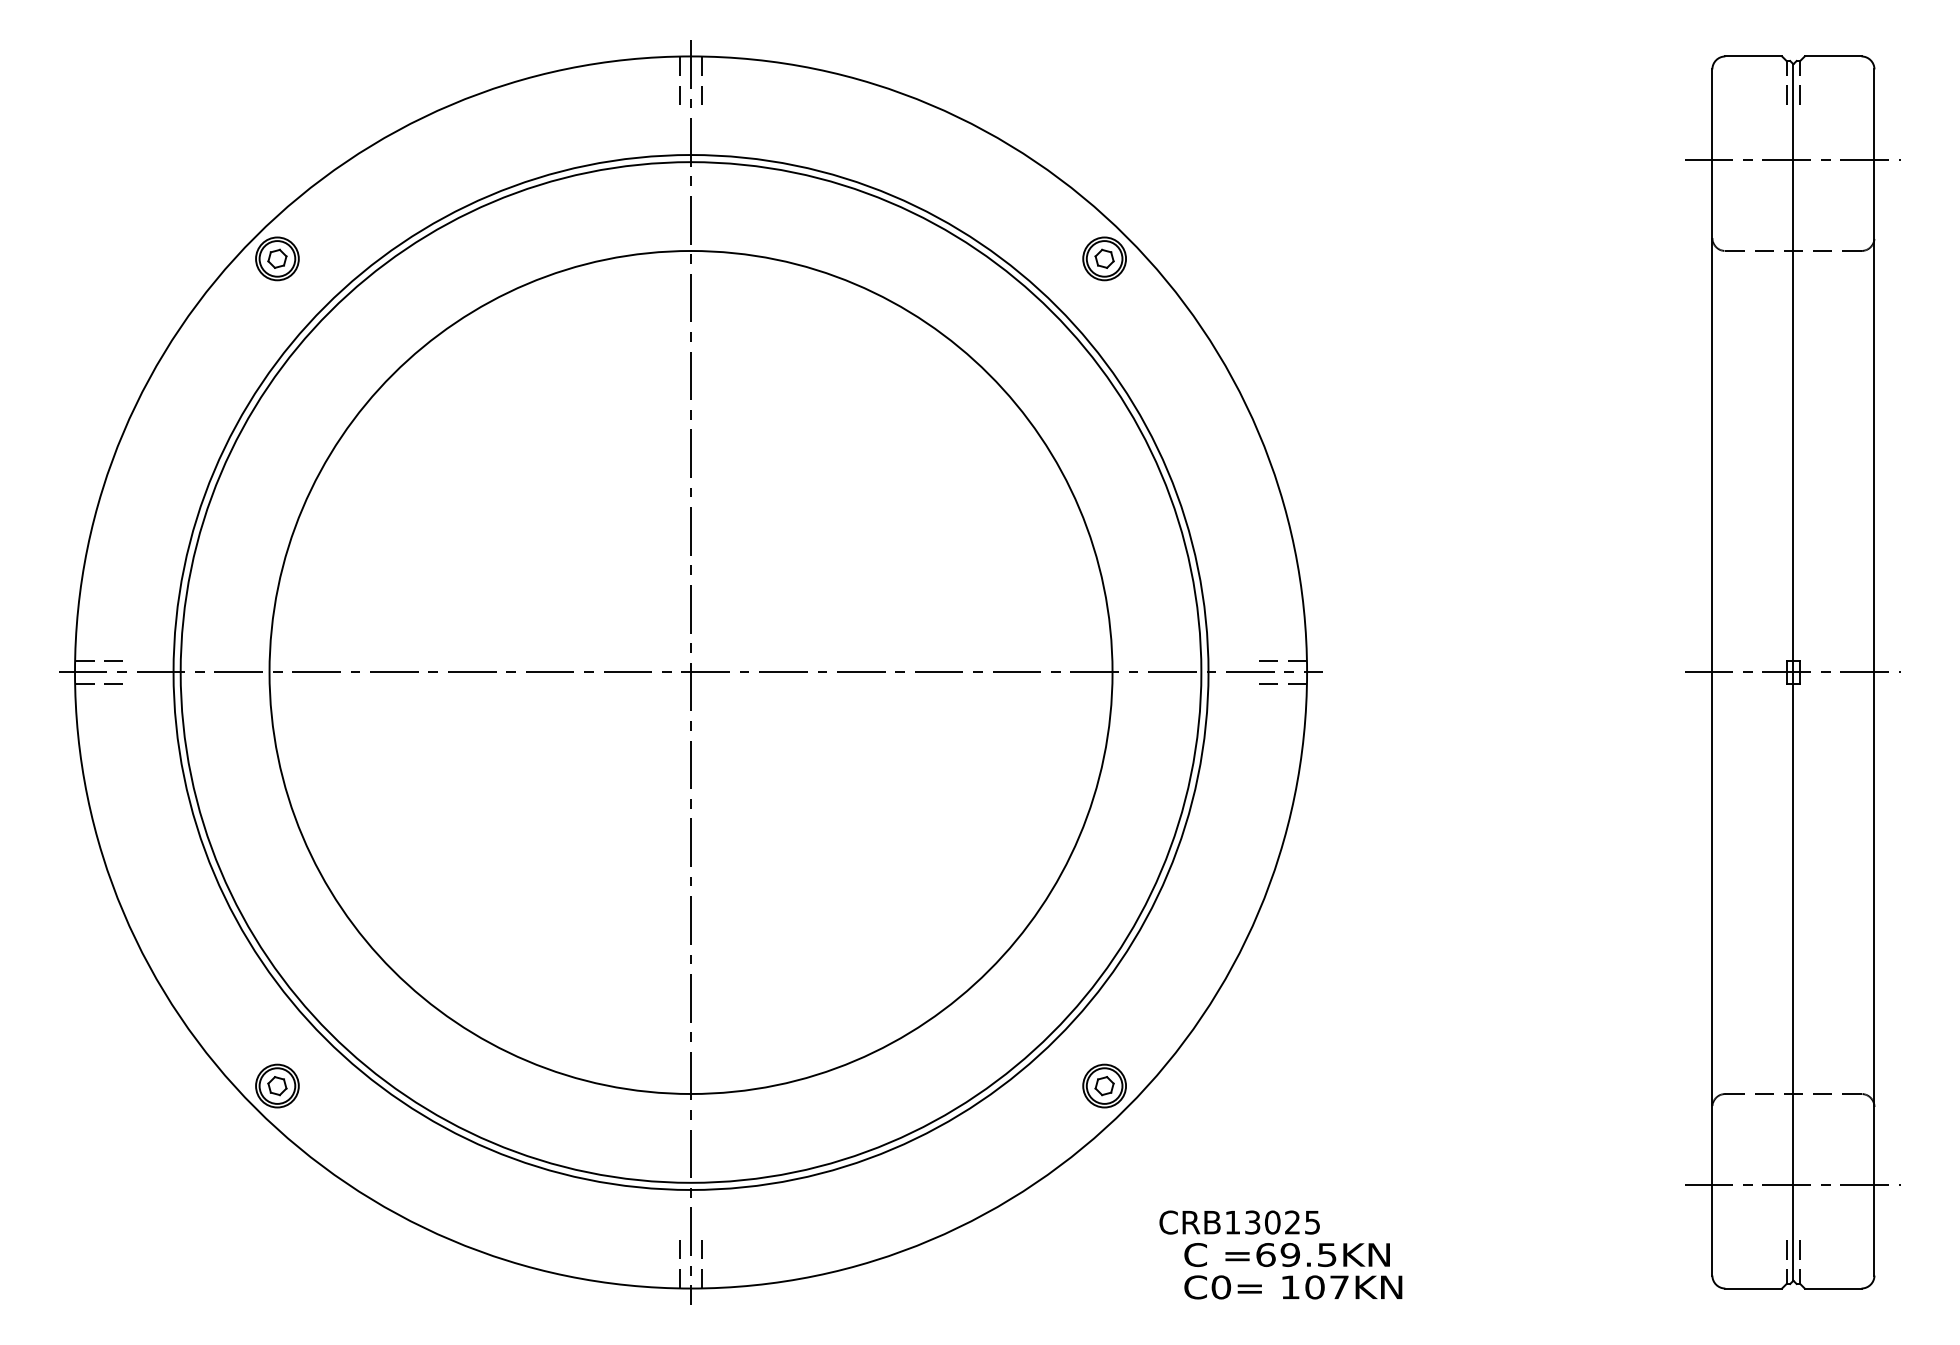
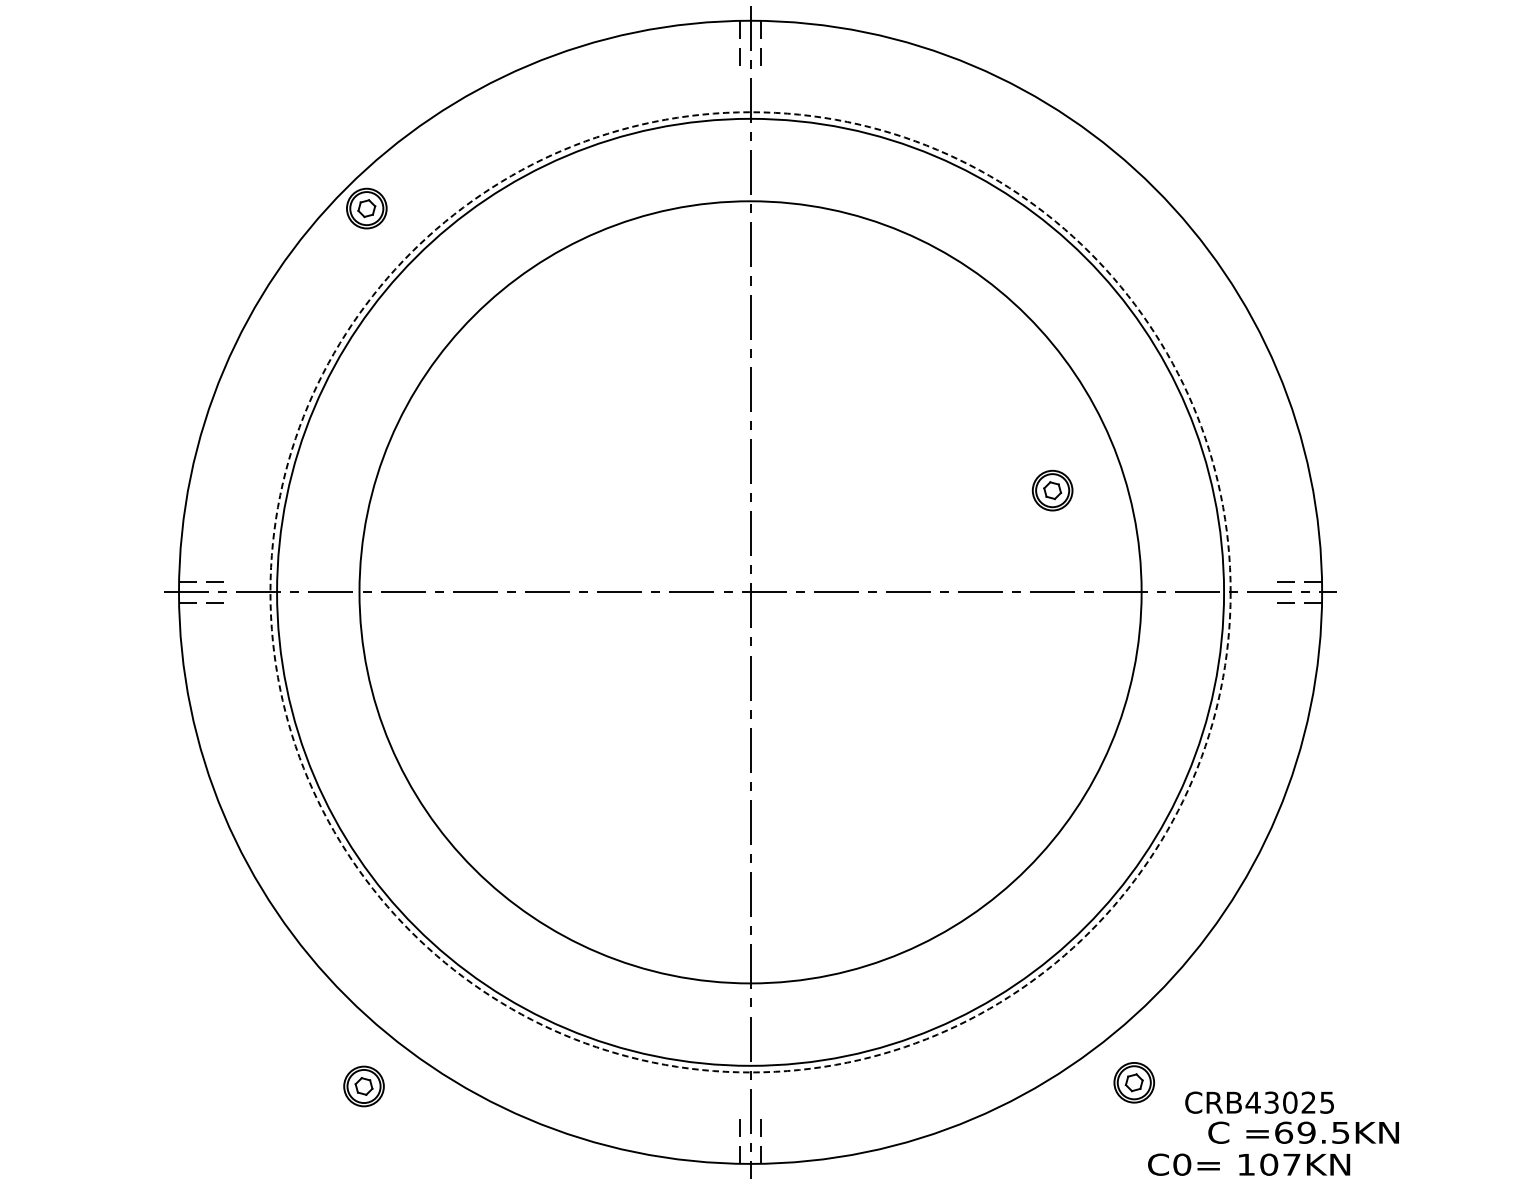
part: (1104, 258) -> (1052, 490), moved
circle: (690, 672) -> (750, 592), solid -> dashed
part: (277, 1085) -> (364, 1085), moved
part: (1104, 1085) -> (1134, 1082), moved
text: (1232, 1222) -> (1252, 1102), CRB13025 -> CRB43025
text: (1293, 1287) -> (1249, 1164), moved

